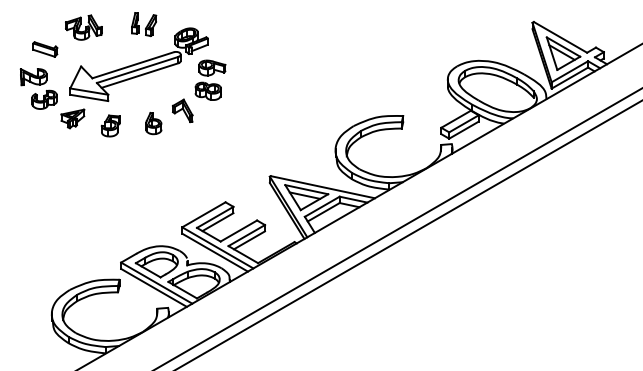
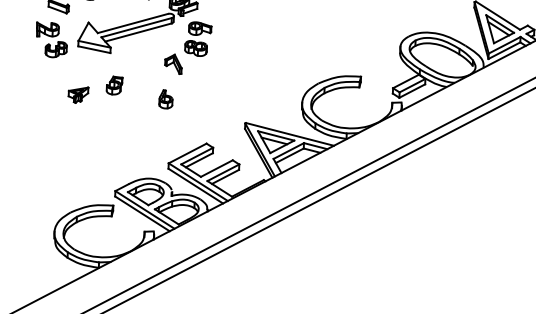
part: (72, 118) -> (78, 94), moved
part: (153, 123) -> (165, 99), moved
part: (110, 125) -> (114, 85), moved

